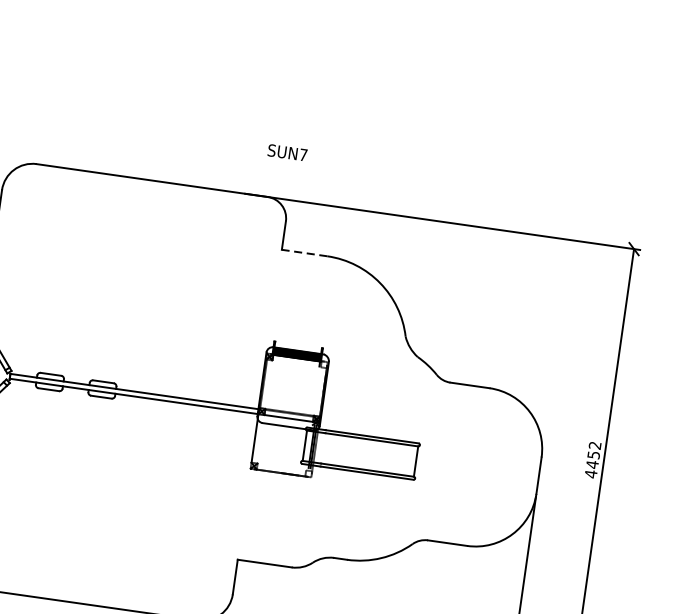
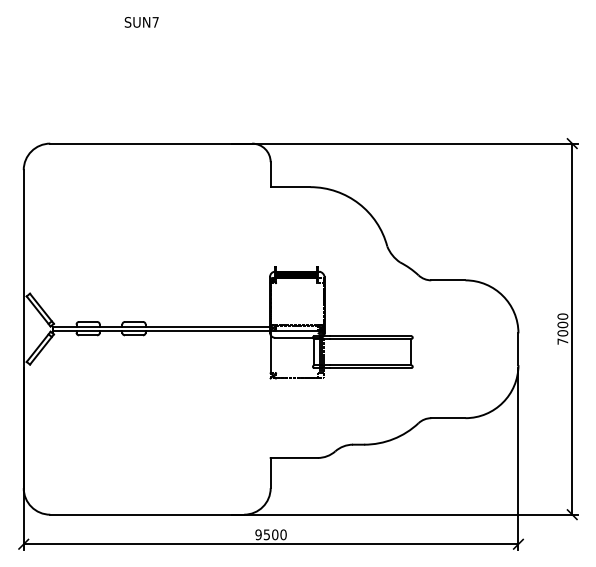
text: (287, 152) -> (141, 22), moved
line: (304, 253) -> (290, 187), dashed -> solid
text: (592, 460) -> (562, 329), 4452 -> 7000

